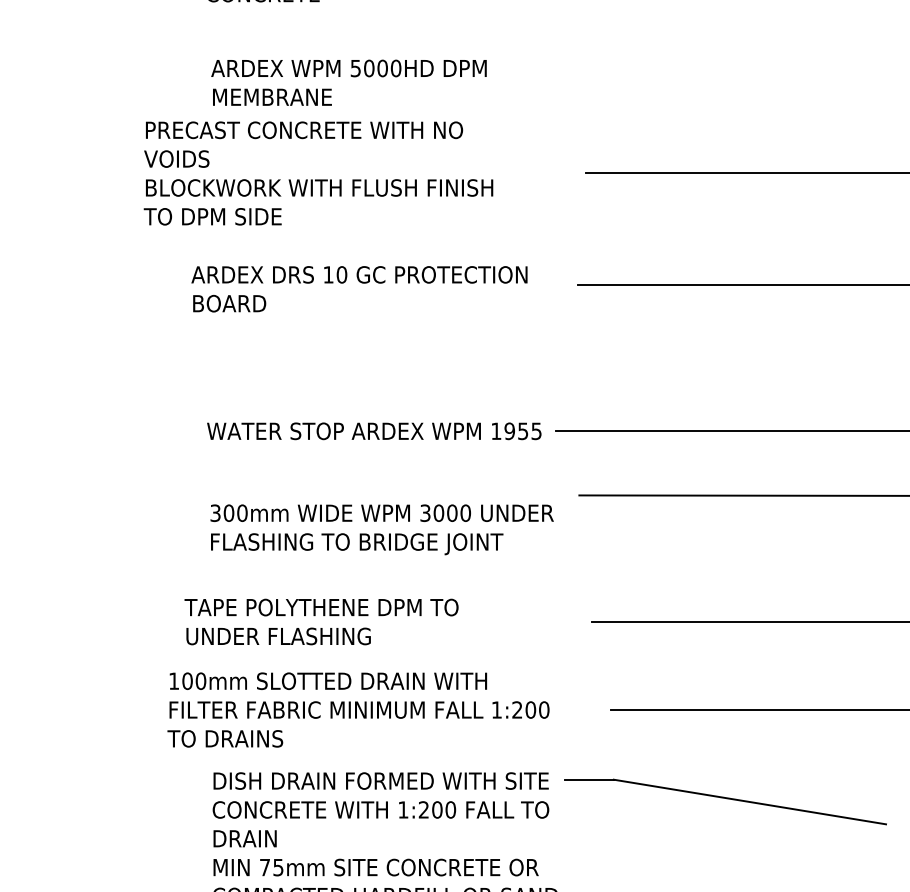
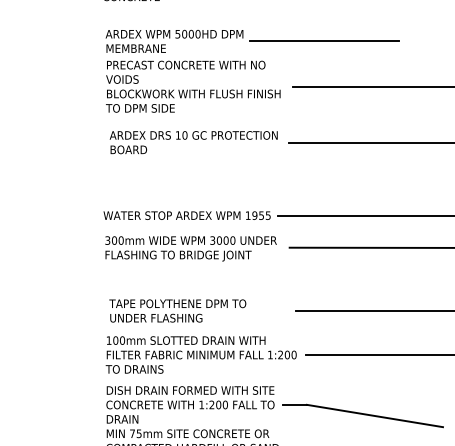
line: (649, 82) -> (324, 41), added
text: (318, 172) -> (193, 86), moved
text: (358, 288) -> (193, 142), moved
text: (380, 529) -> (190, 248), moved
text: (320, 621) -> (177, 310), moved
text: (356, 709) -> (200, 354), moved
part: (725, 801) -> (362, 415), moved

